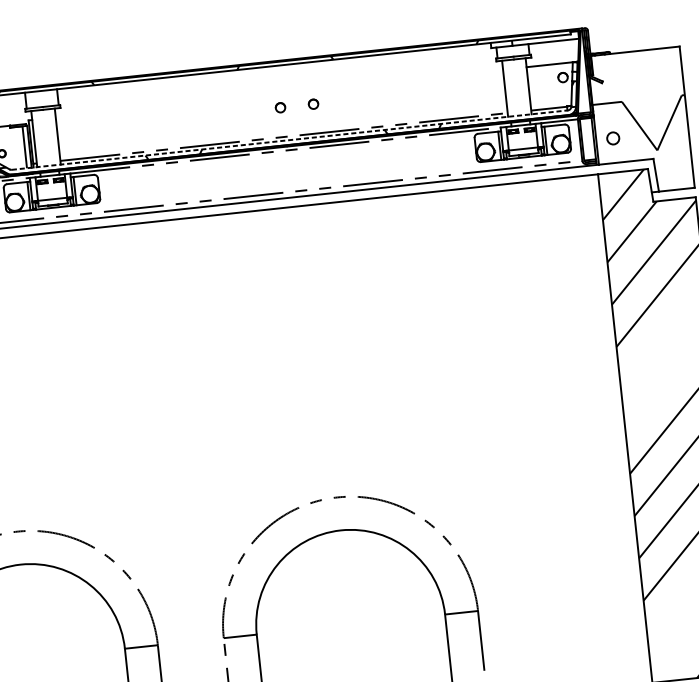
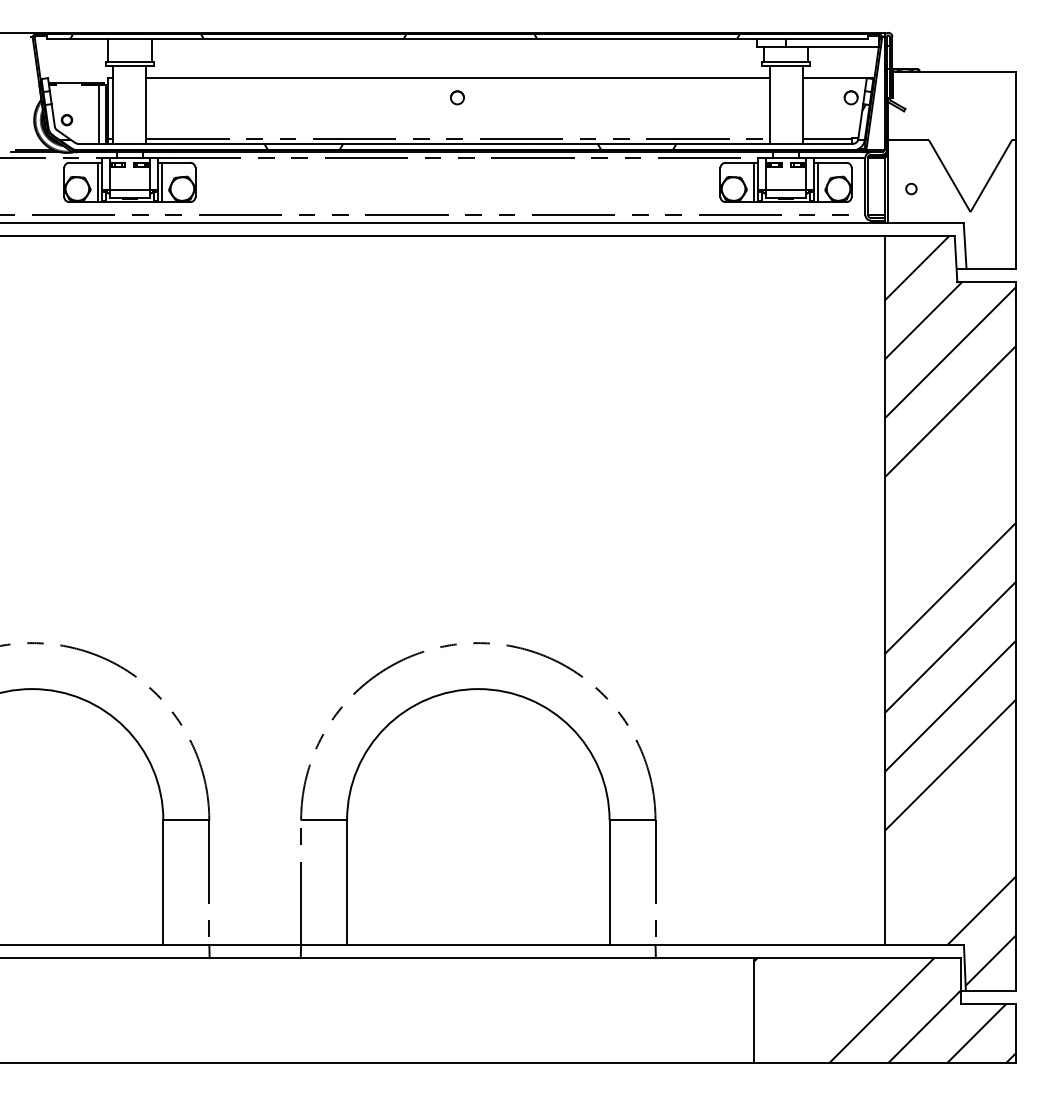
line: (279, 93) -> (457, 78), added
circle: (313, 104) -> (503, 97), removed
circle: (613, 138) -> (911, 188), size x0.62
line: (290, 139) -> (466, 143), dashed -> solid

